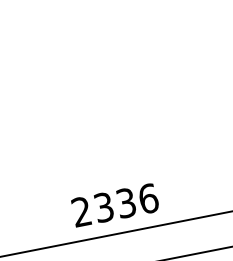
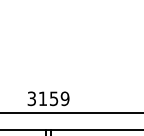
text: (114, 204) -> (48, 98), 2336 -> 3159

